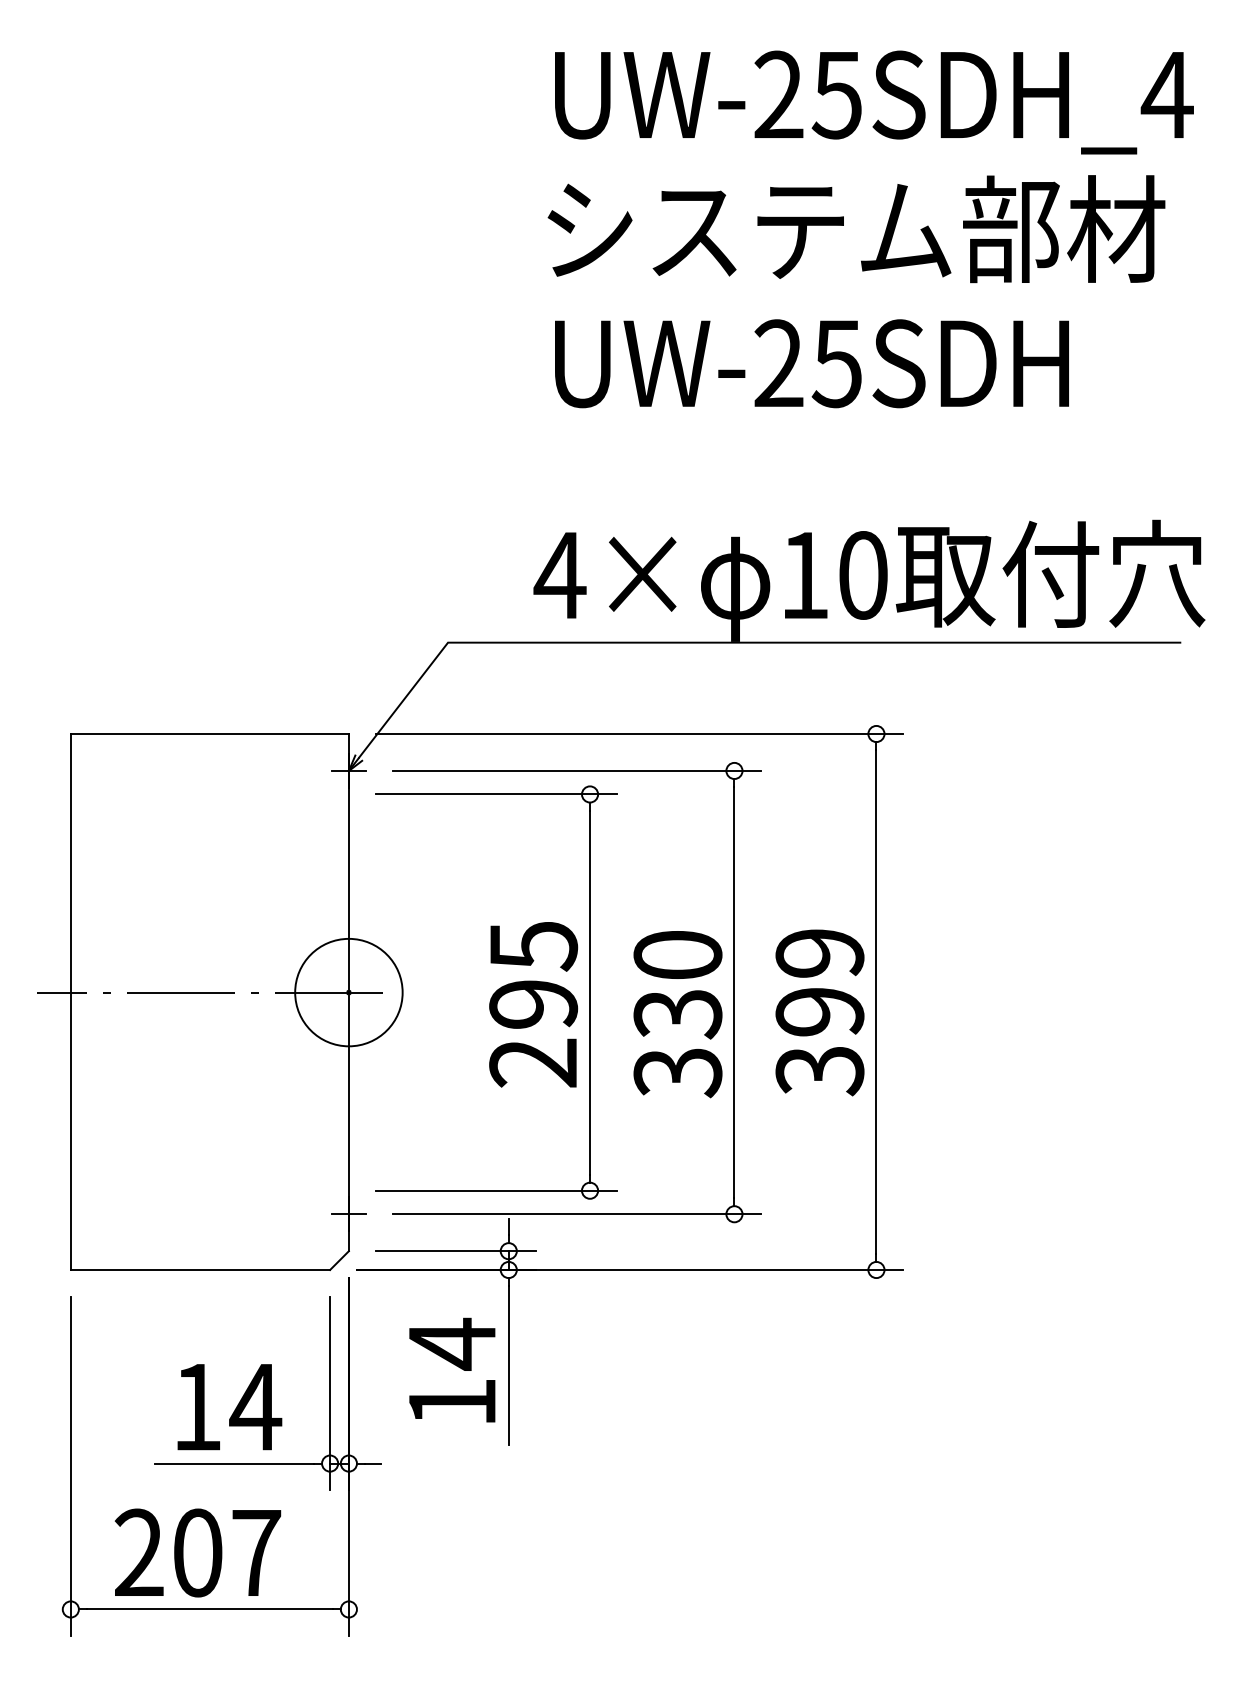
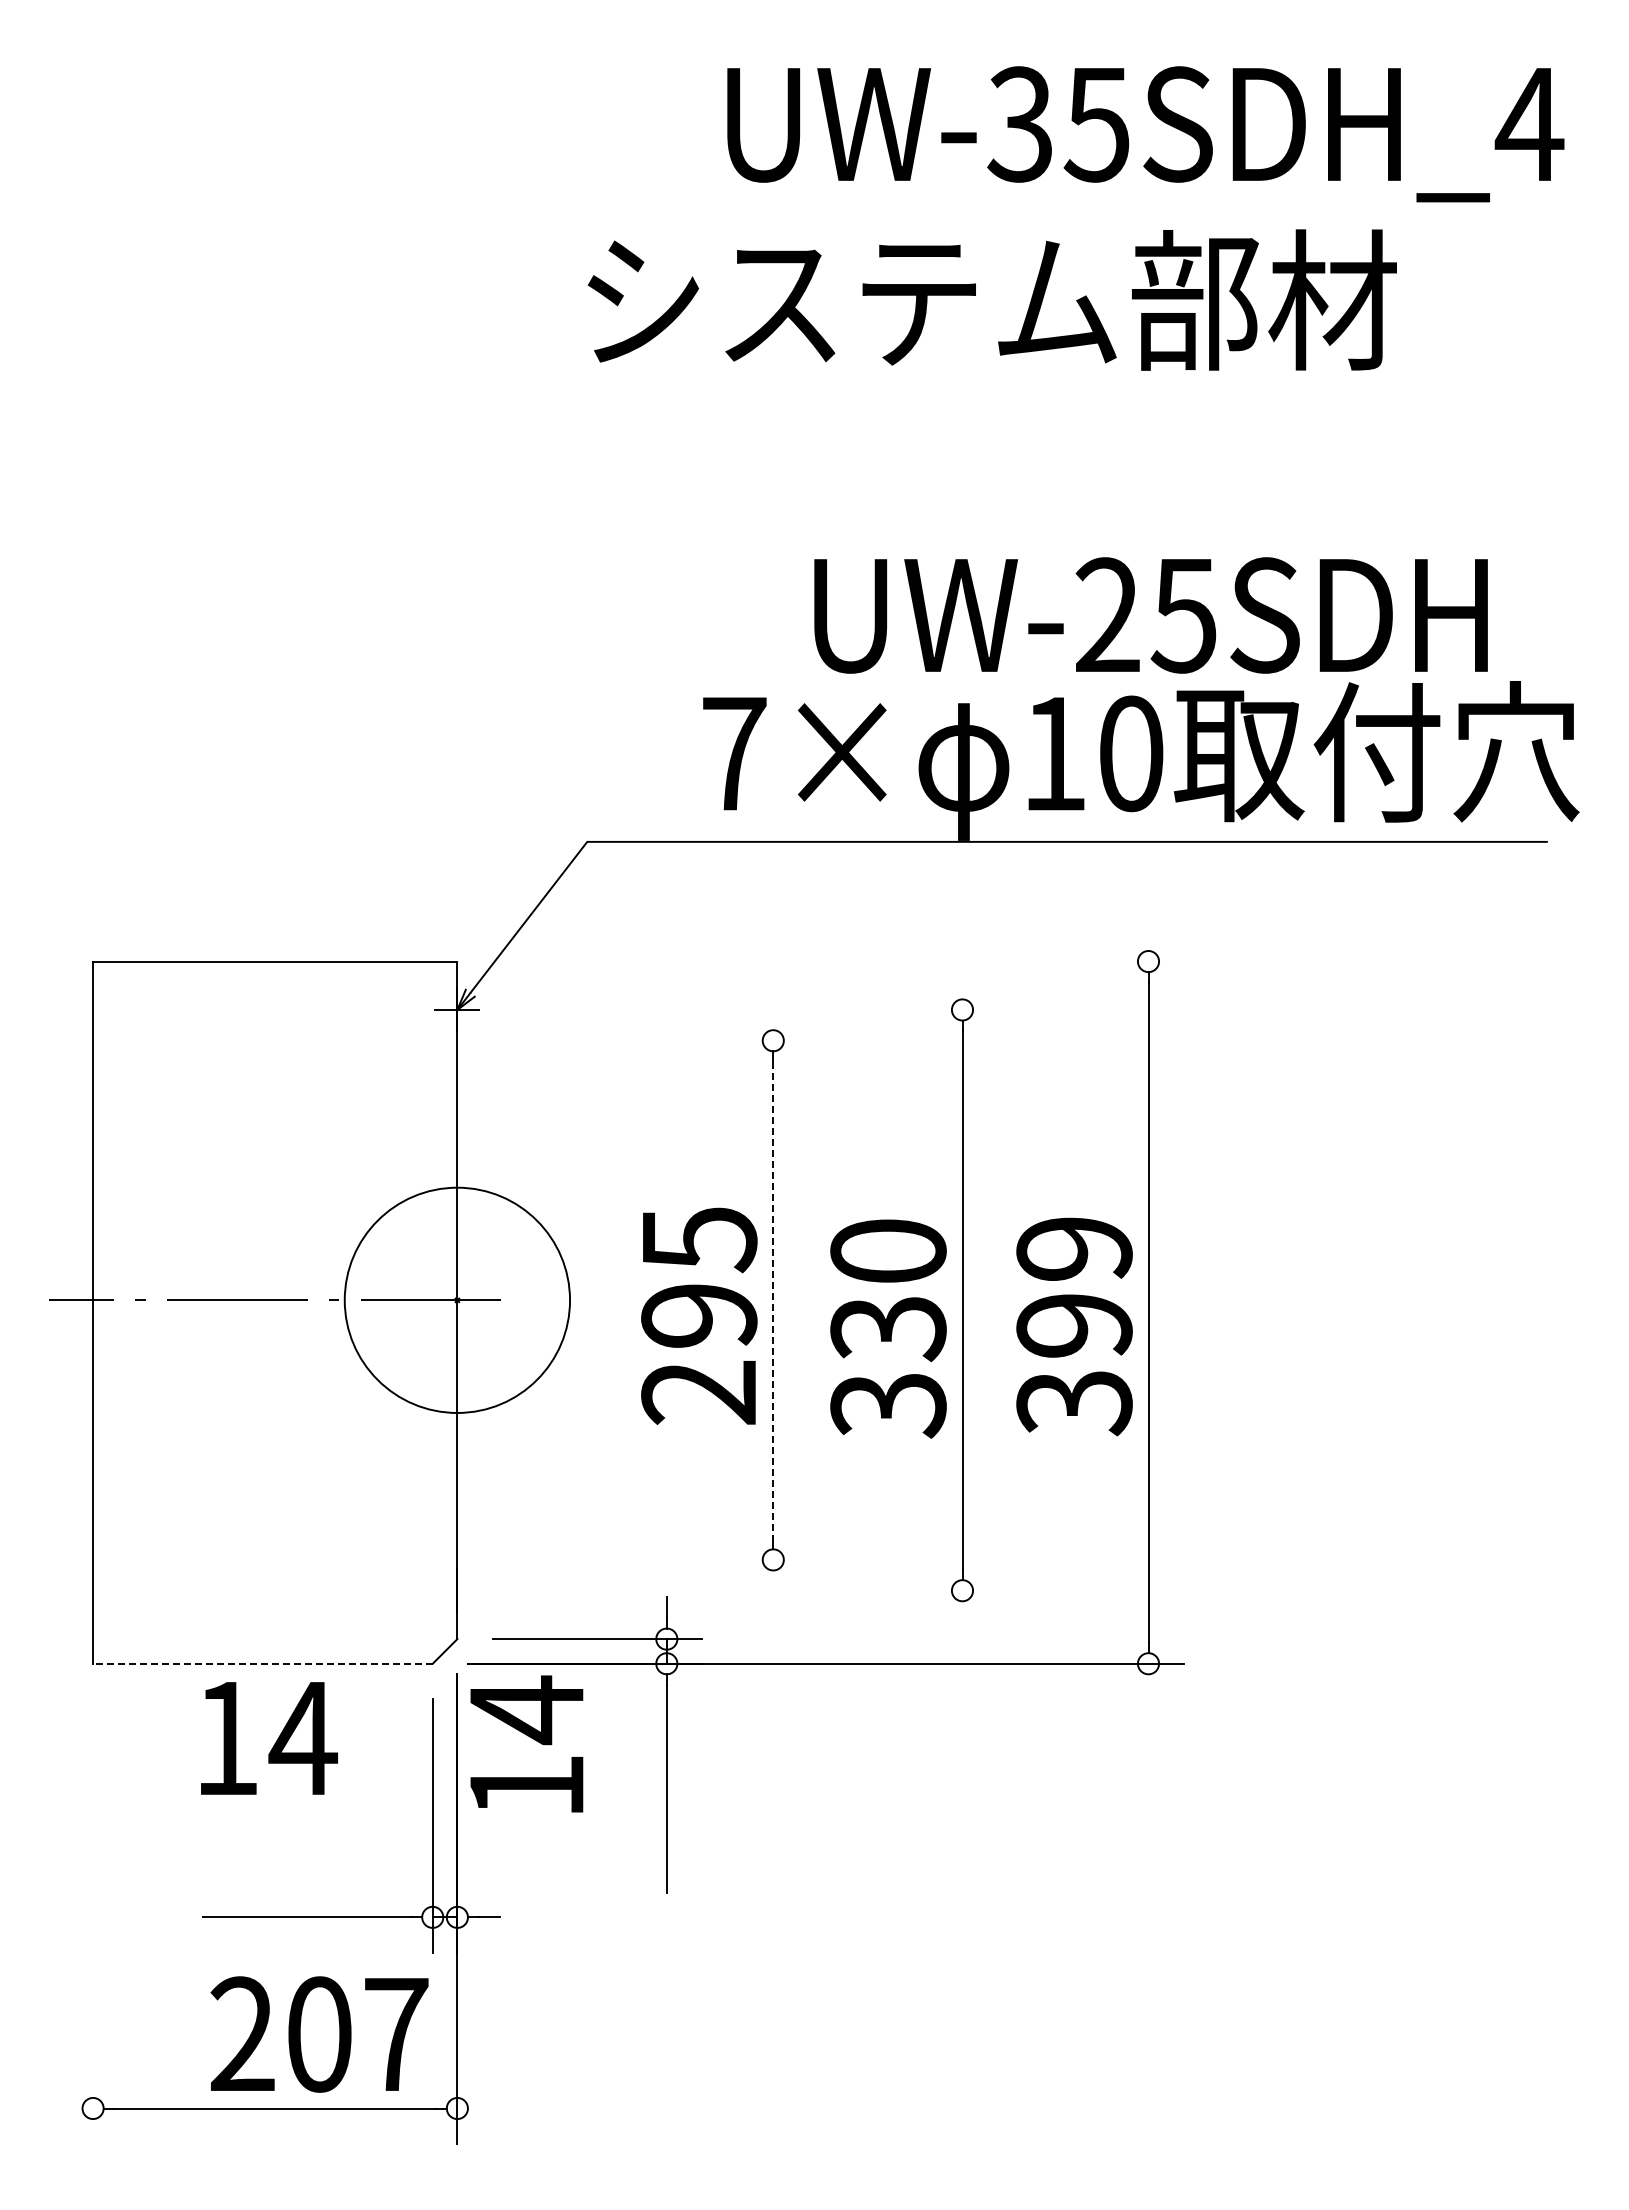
text: (777, 95) -> (1019, 124), UW-25SDH_4 -> UW-35SDH_4
text: (855, 228) -> (991, 299), moved
text: (811, 363) -> (1150, 615), moved
text: (559, 575) -> (733, 753), 4× -> 7×
line: (639, 733) -> (837, 961), removed
line: (576, 770) -> (755, 1009), removed
line: (496, 794) -> (650, 1040), removed
circle: (348, 991) -> (456, 1299), size x1.6
line: (590, 992) -> (773, 1300), solid -> dashed
line: (496, 1190) -> (650, 1559), removed
line: (349, 1214) -> (457, 1590), removed
line: (576, 1214) -> (755, 1590), removed
line: (200, 1269) -> (262, 1663), solid -> dashed
text: (452, 1369) -> (526, 1743), moved
text: (229, 1407) -> (269, 1738), moved
line: (71, 1465) -> (93, 1920), removed
text: (197, 1552) -> (319, 2034), moved

